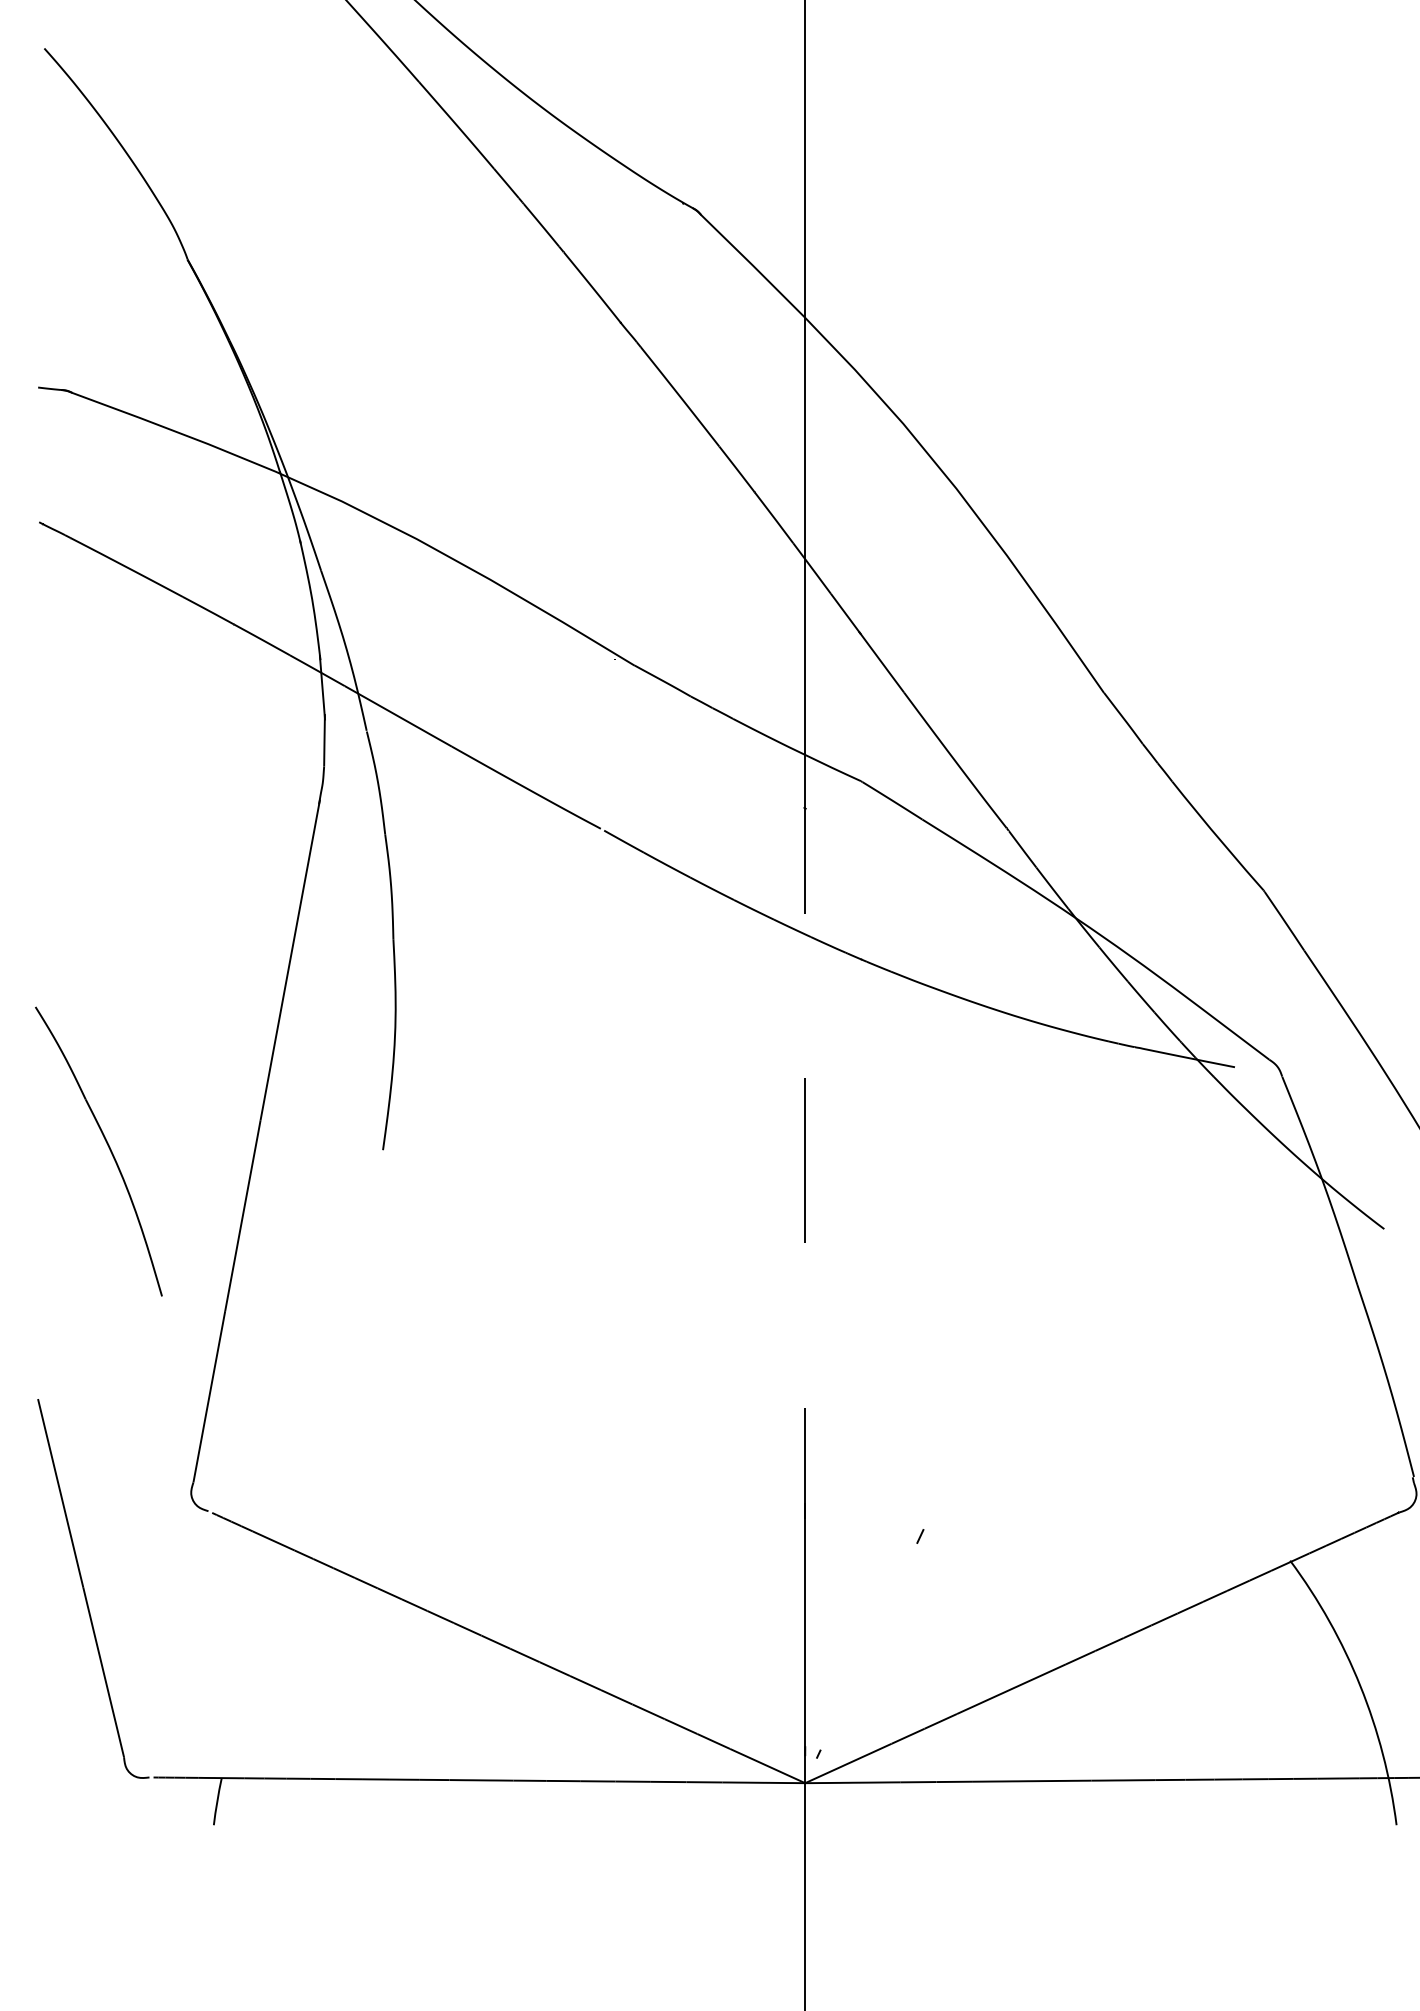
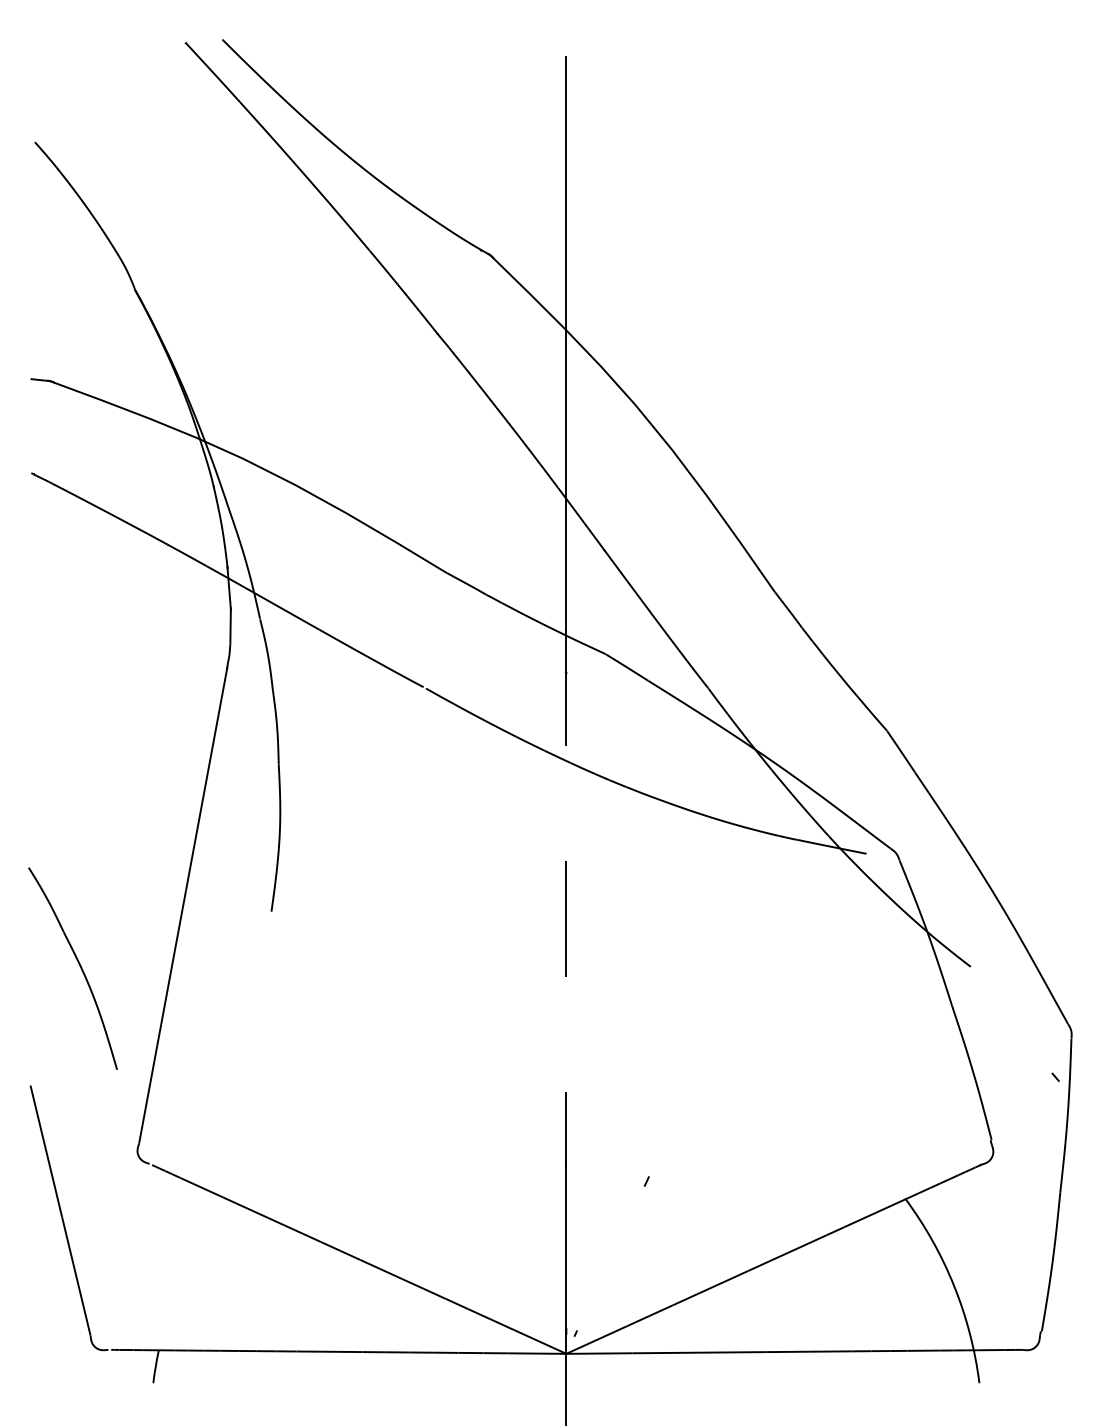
part: (106, 1145) -> (78, 964), moved

